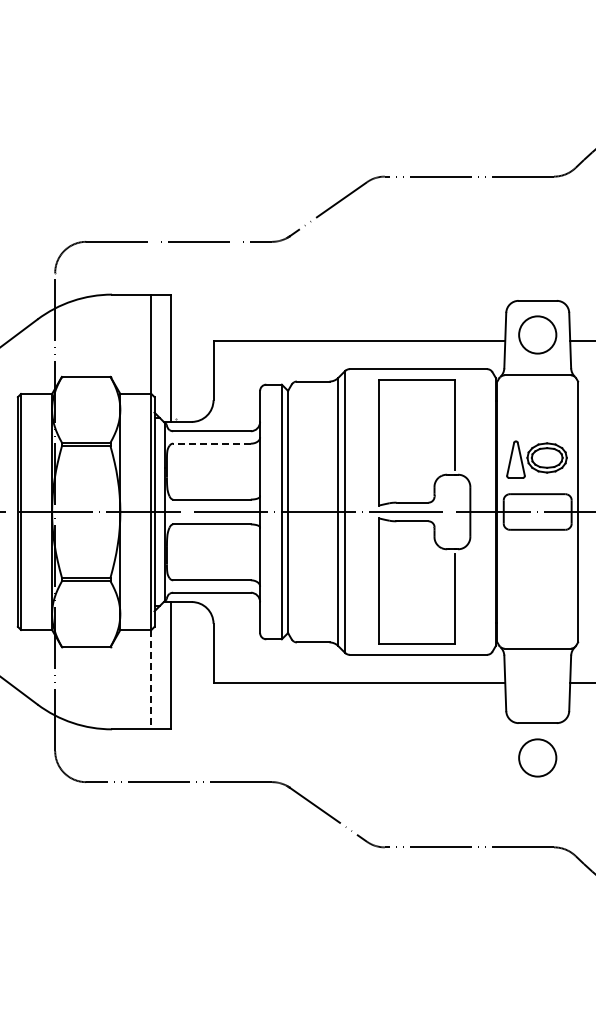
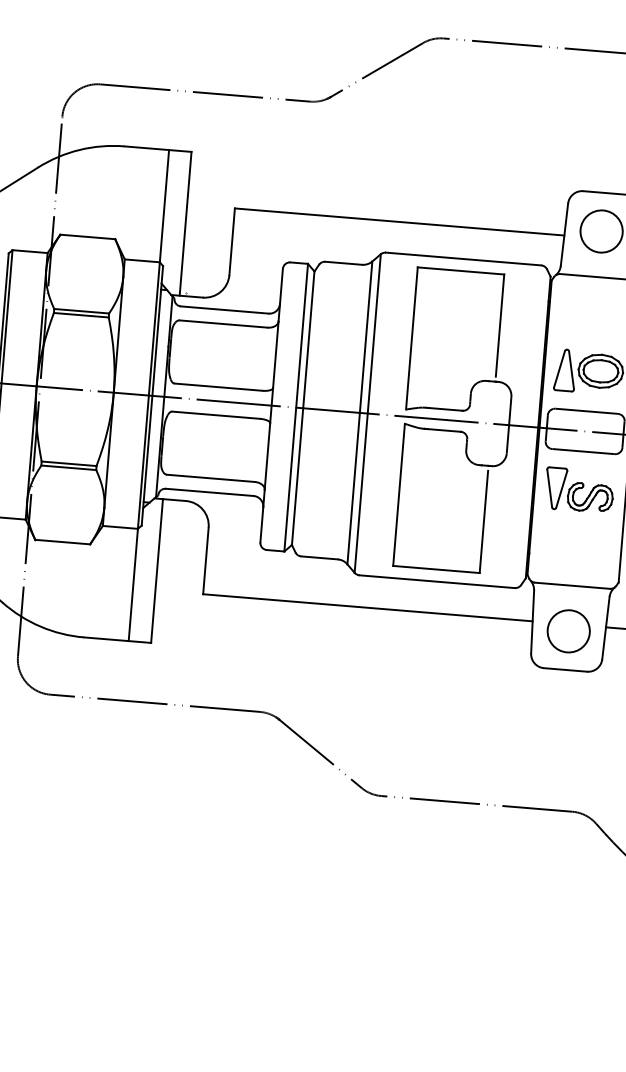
line: (212, 443) -> (224, 323), dashed -> solid
part: (536, 564) -> (578, 490), added
line: (151, 679) -> (133, 584), dashed -> solid
circle: (537, 757) -> (568, 630), moved

